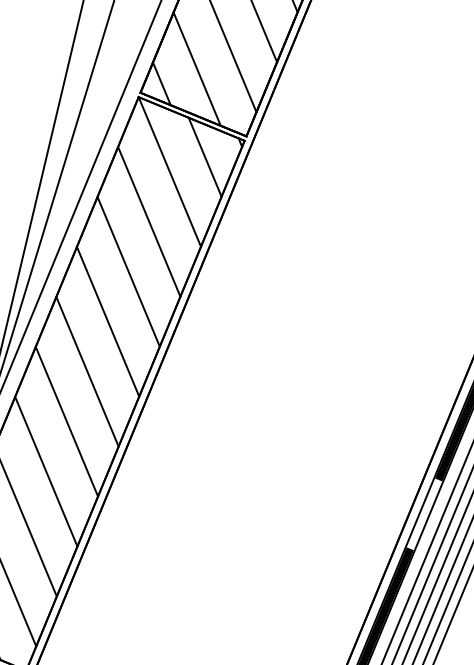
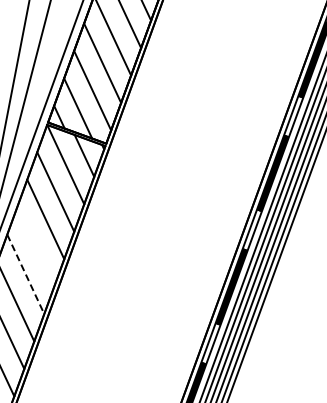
line: (107, 320) -> (35, 246), removed
line: (86, 371) -> (25, 274), solid -> dashed

